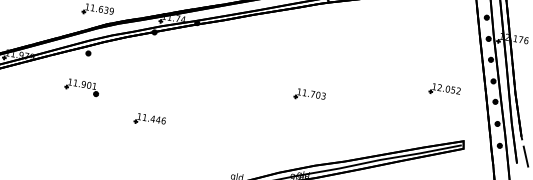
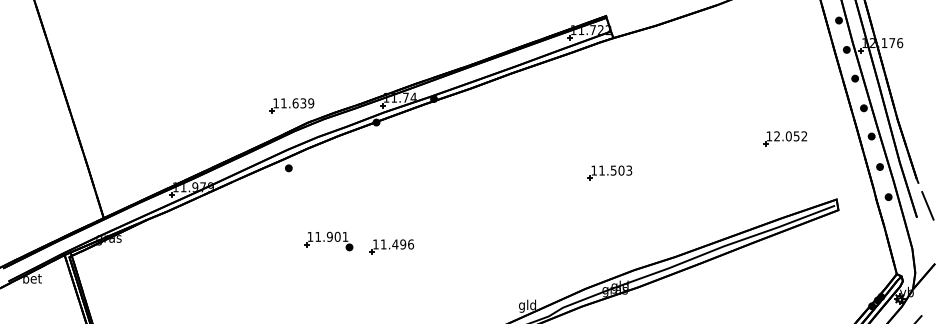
part: (82, 87) -> (328, 241), moved
part: (445, 90) -> (785, 138), moved
text: (312, 94) -> (613, 170), 11.703 -> 11.503
text: (158, 120) -> (403, 244), 11.446 -> 11.496

